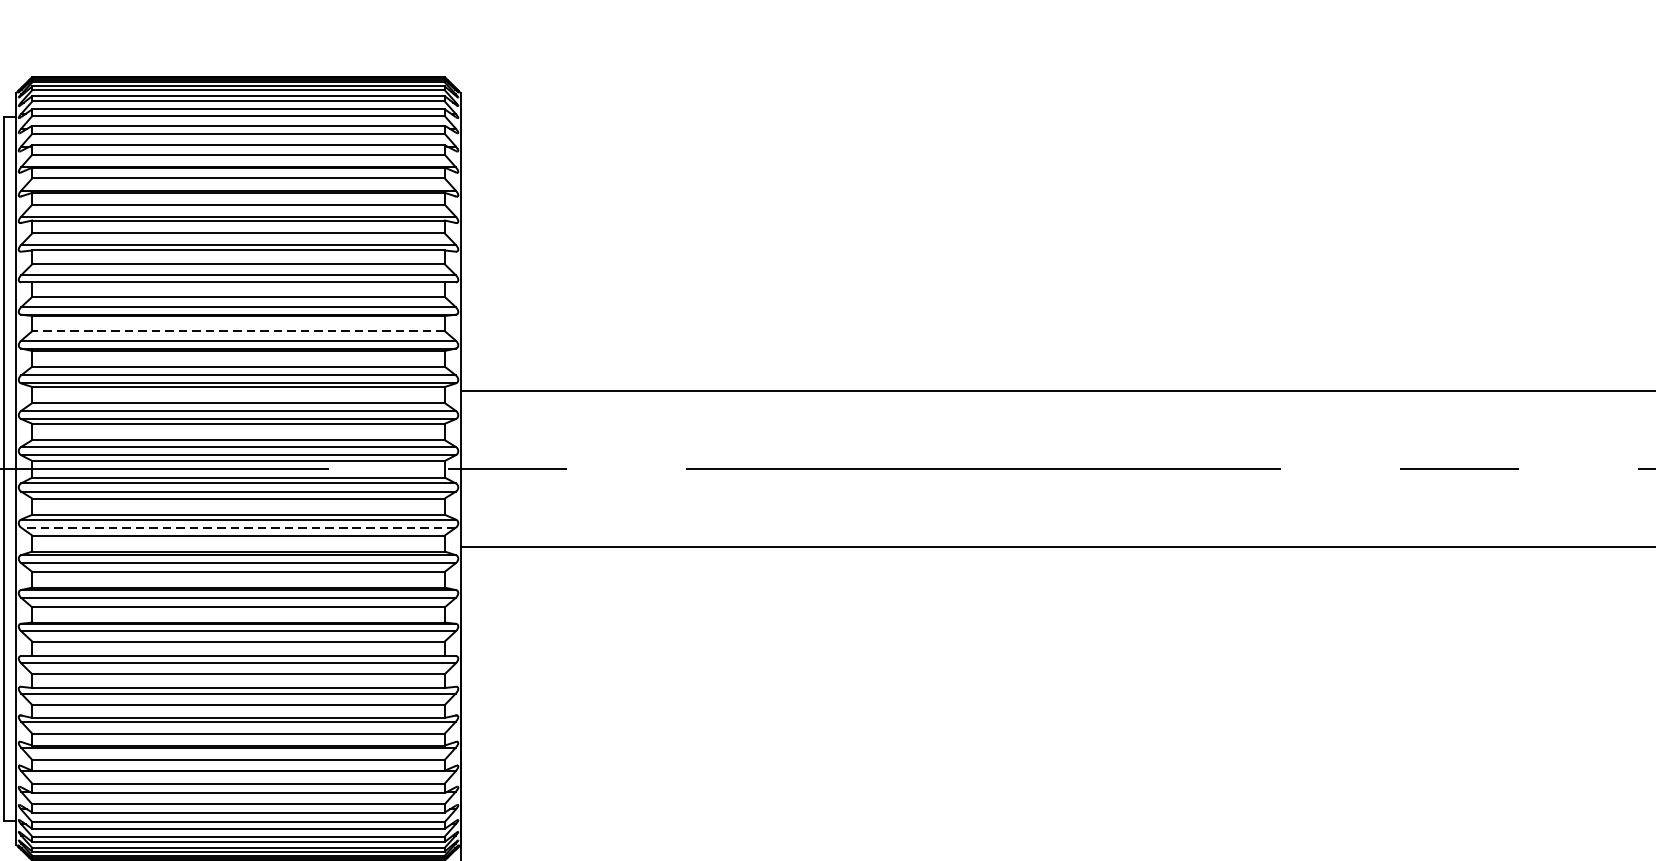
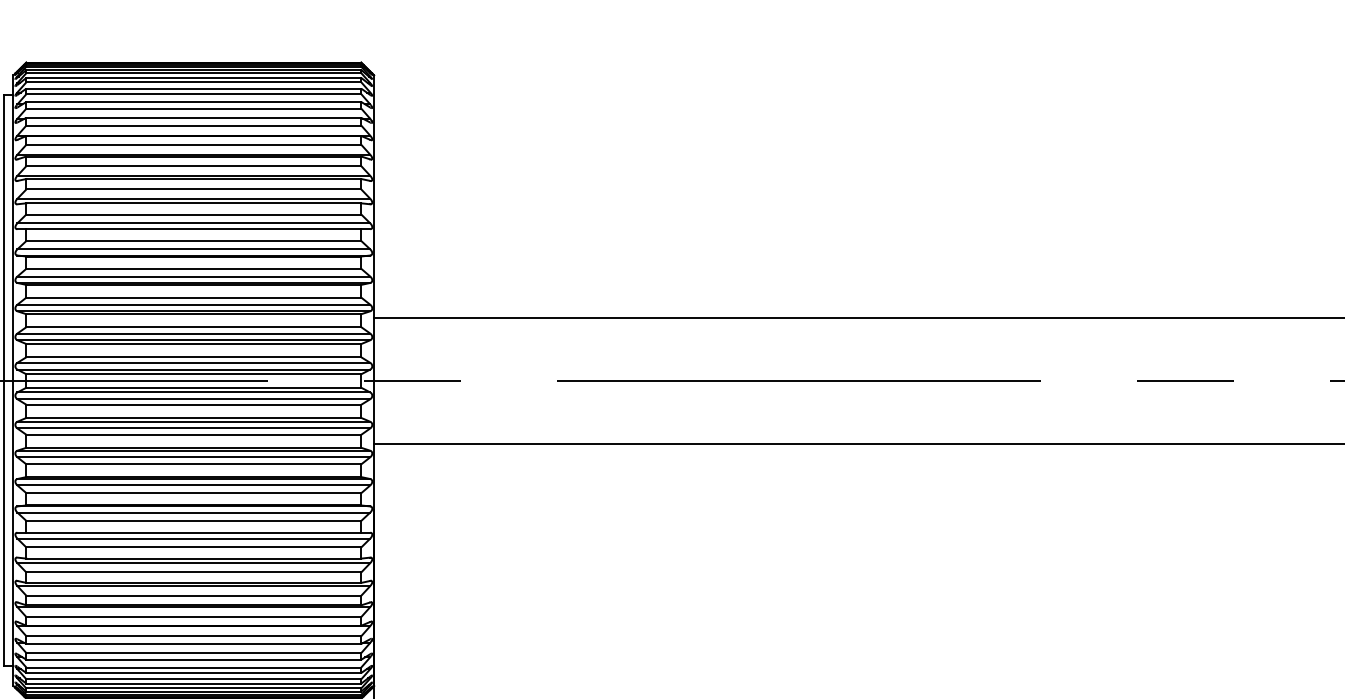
line: (238, 330) -> (193, 268), dashed -> solid
line: (238, 527) -> (193, 428), dashed -> solid

